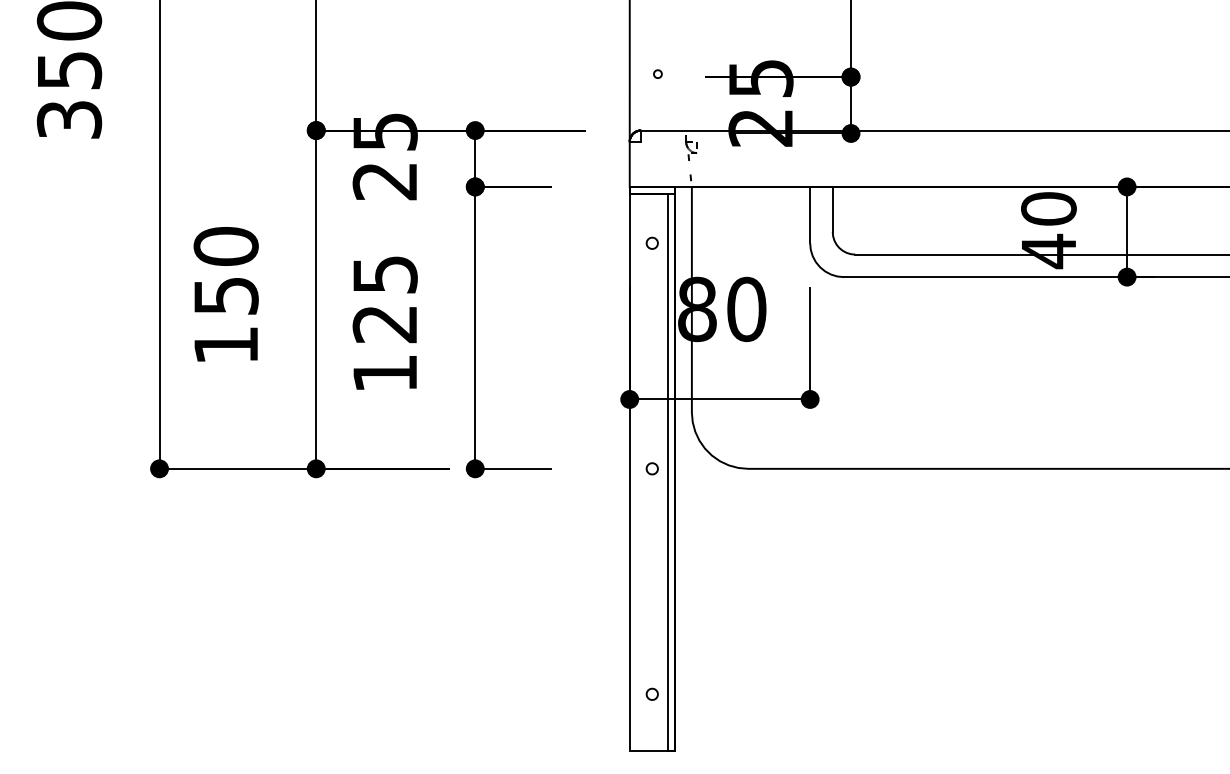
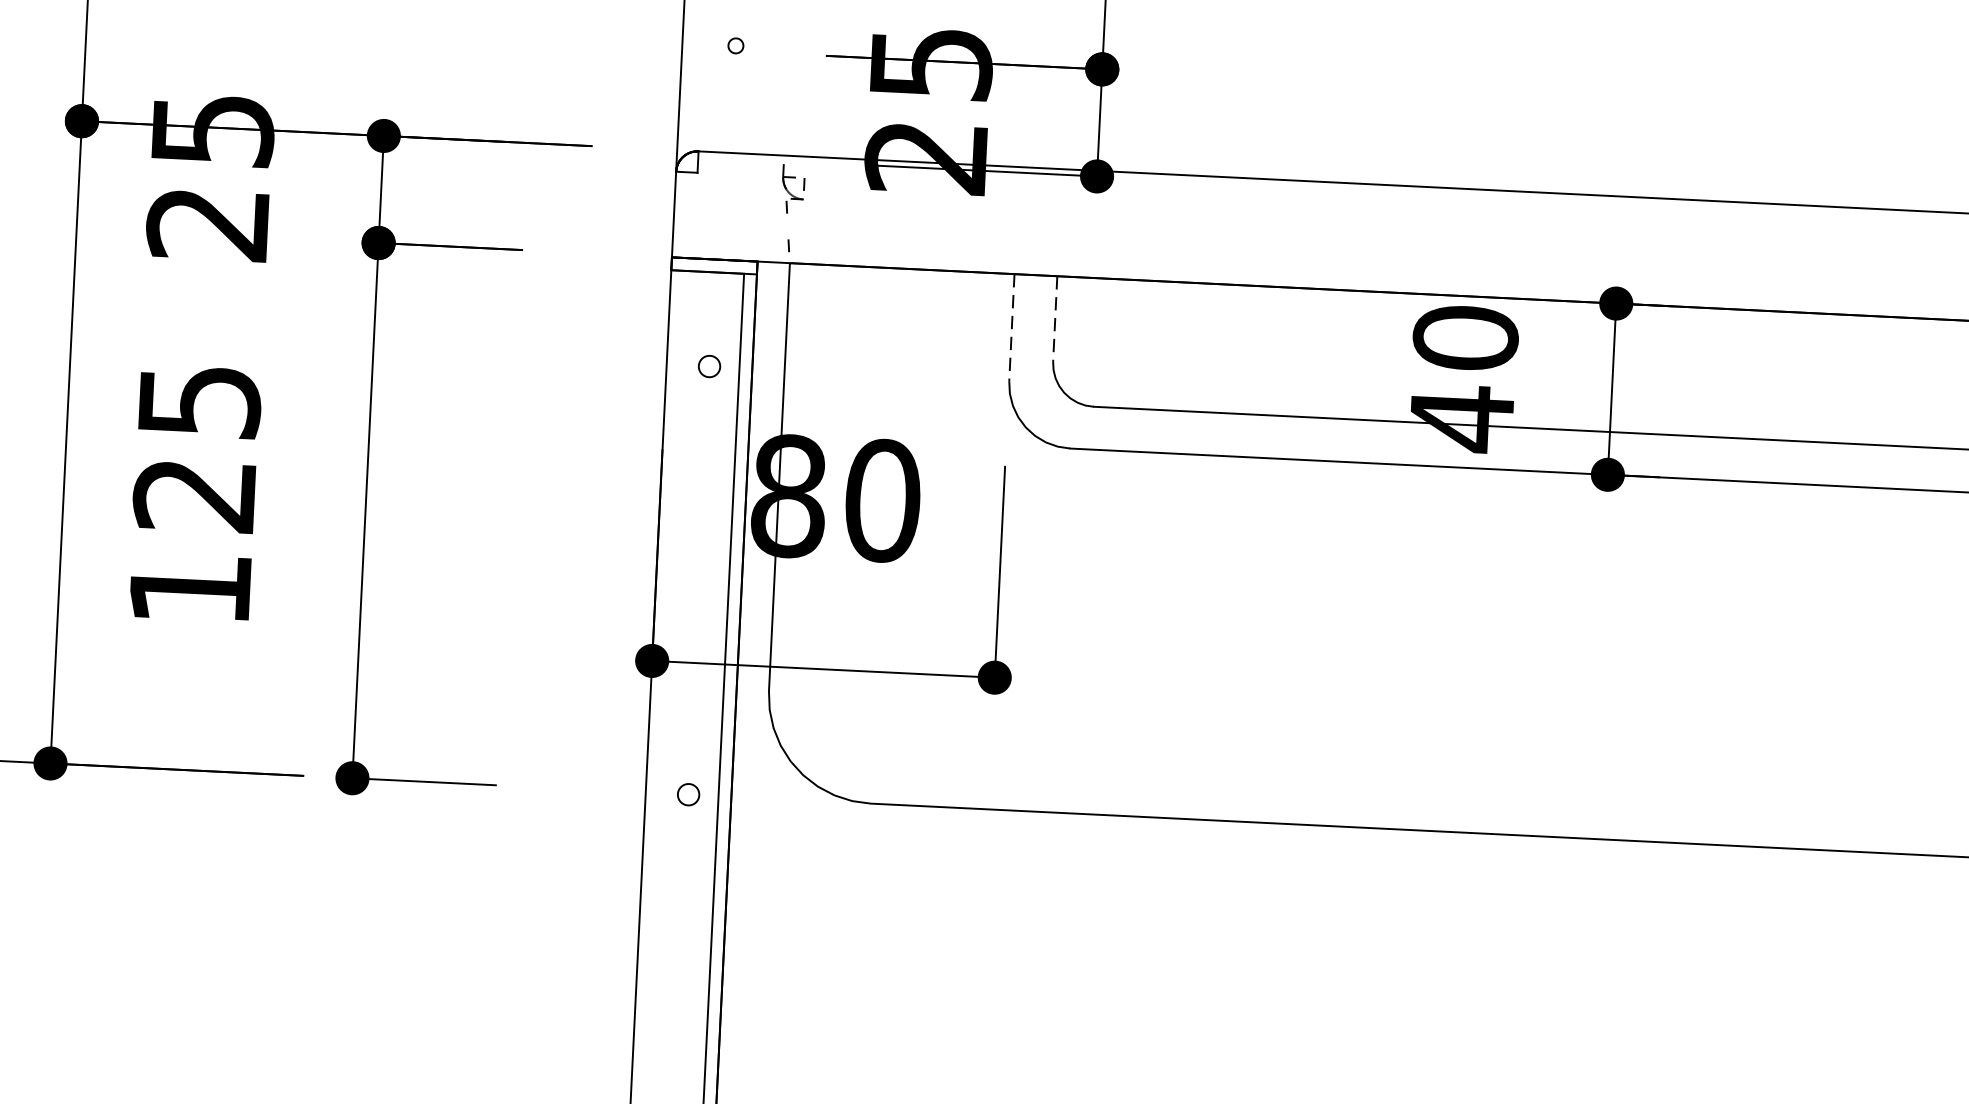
line: (832, 209) -> (1054, 319), solid -> dashed
line: (810, 215) -> (1012, 328), solid -> dashed

